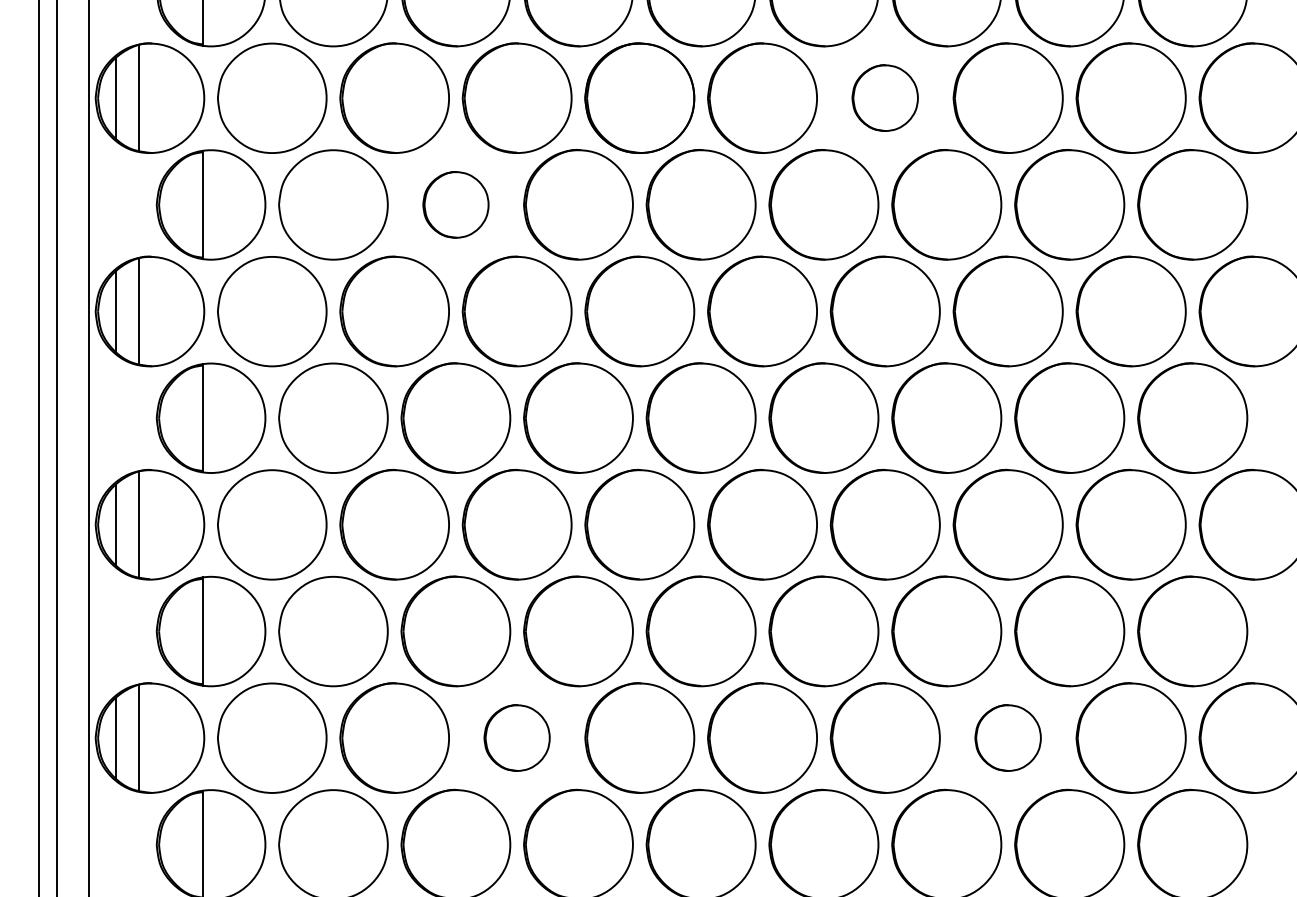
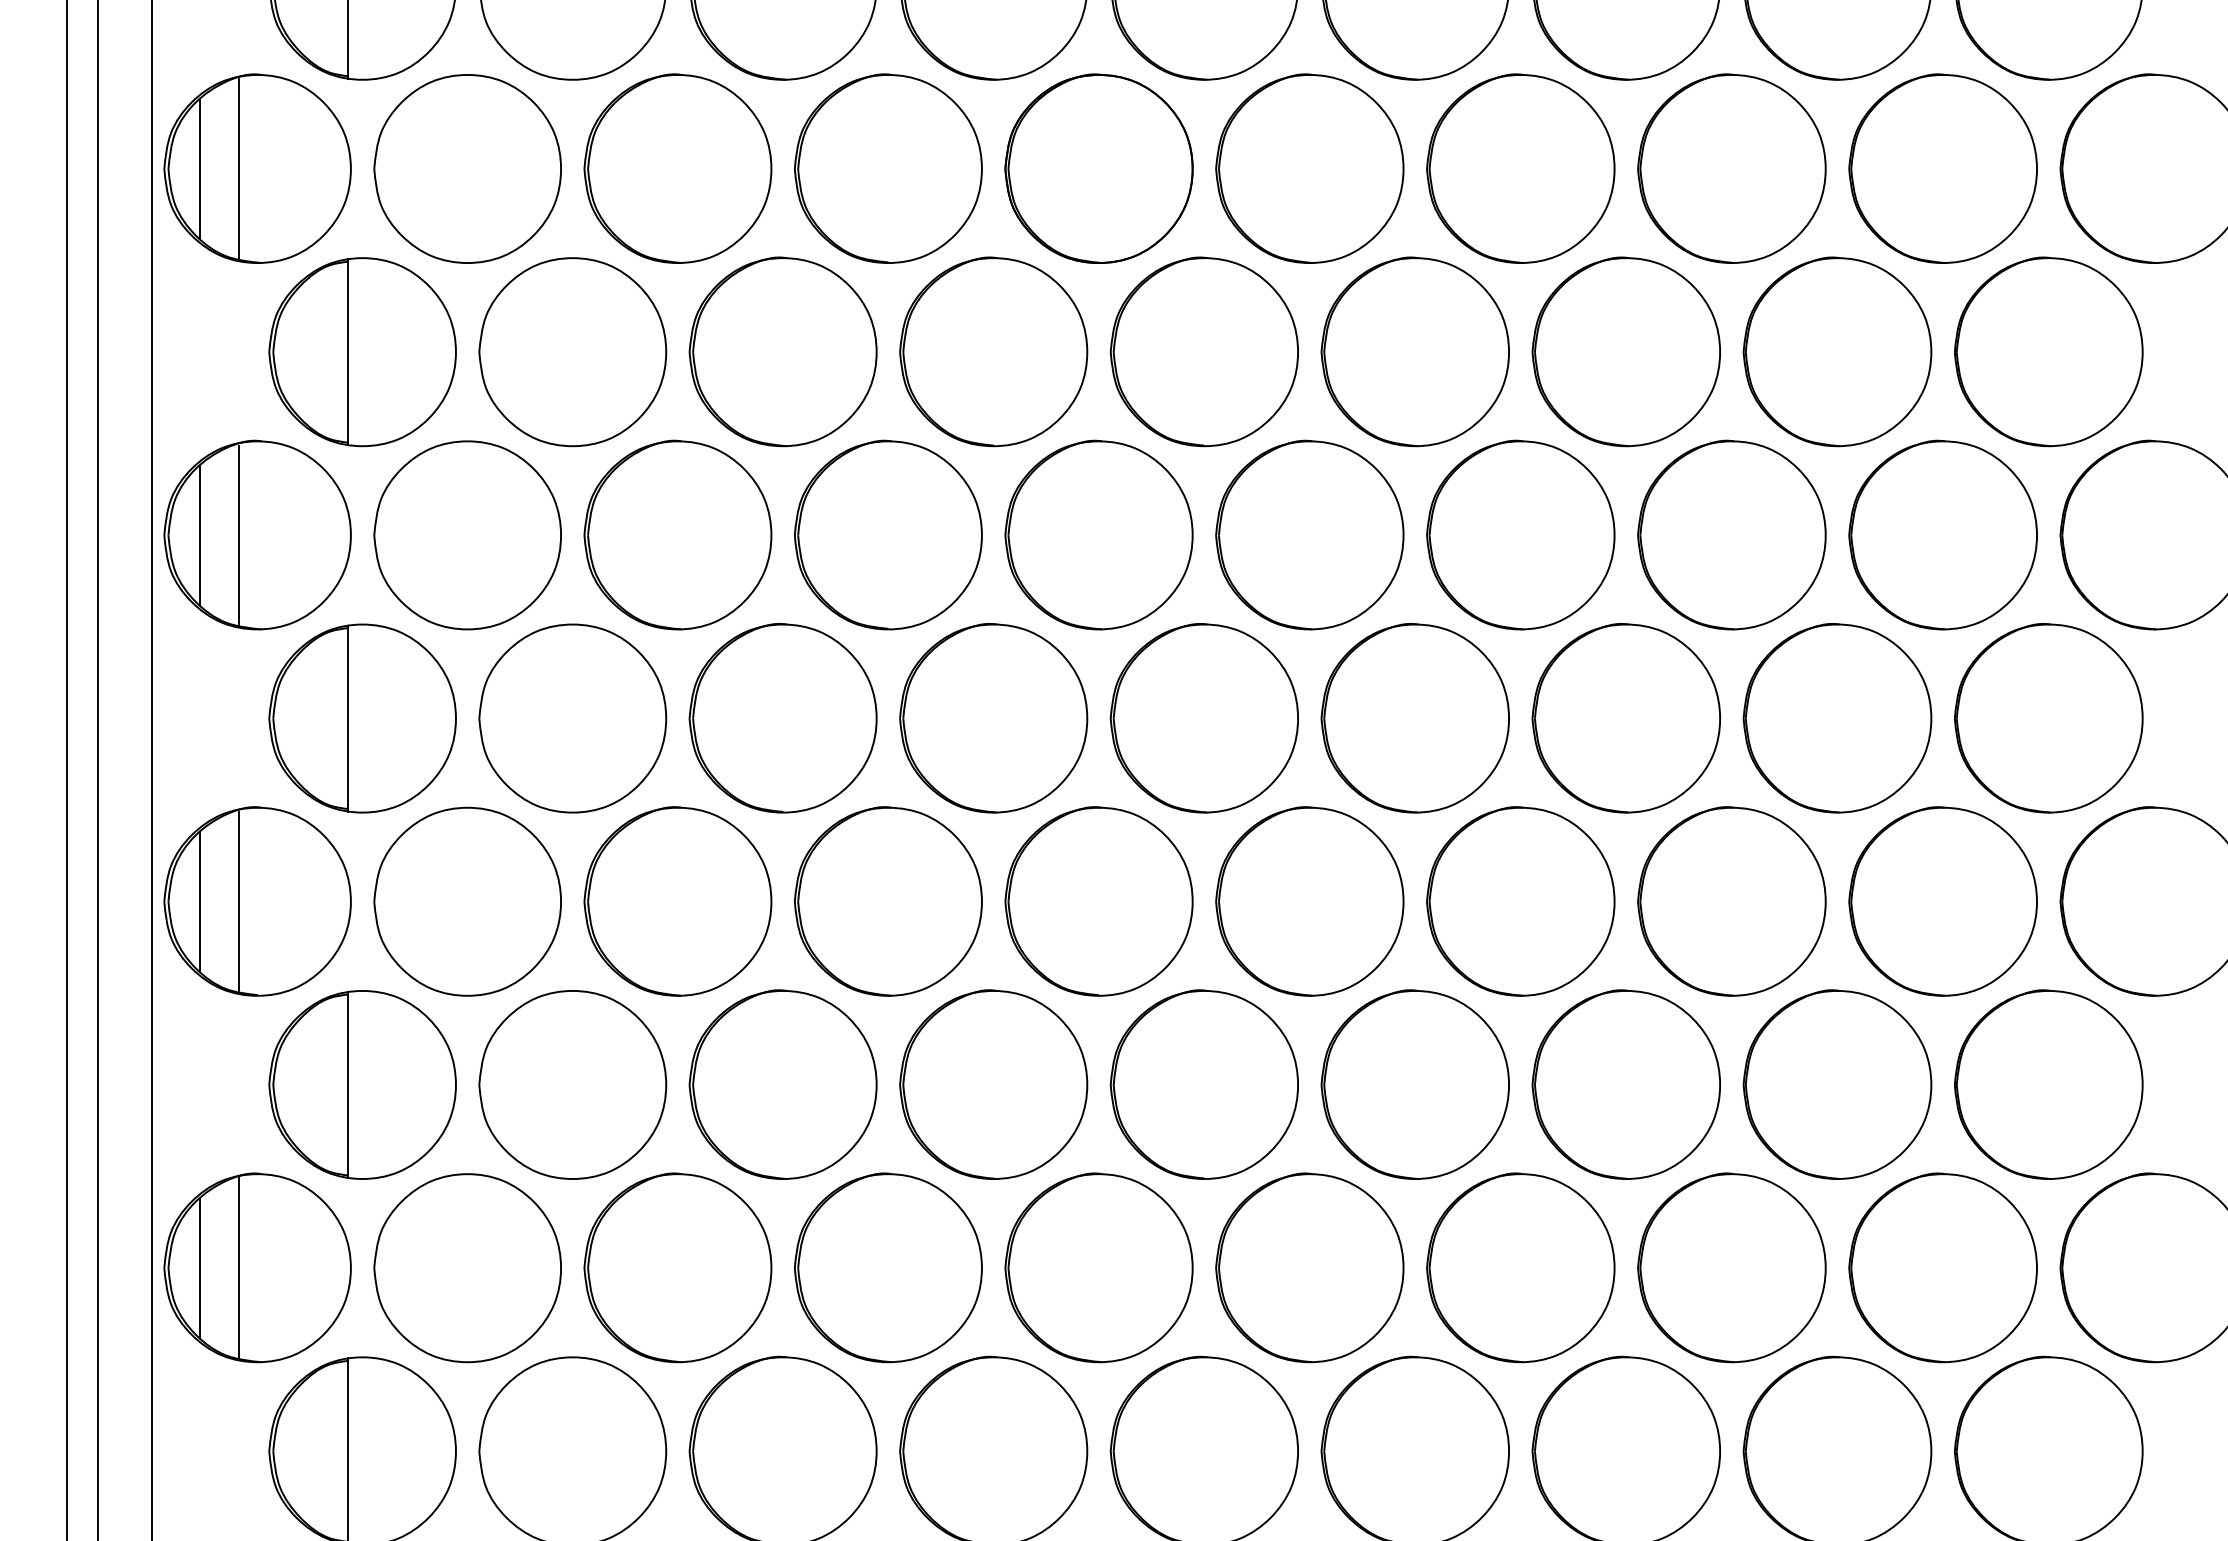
part: (884, 97) -> (1519, 167), size x1.67
part: (455, 204) -> (782, 351), size x1.67
part: (516, 737) -> (887, 1266), size x1.67
part: (1007, 737) -> (1730, 1266), size x1.67

